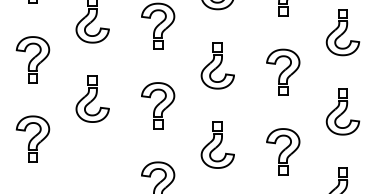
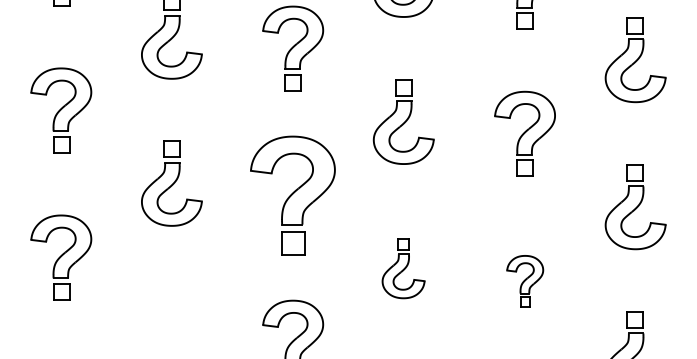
part: (158, 105) -> (293, 195), size x1.4
part: (217, 144) -> (403, 267), size x0.7
part: (283, 151) -> (525, 280), size x0.6

